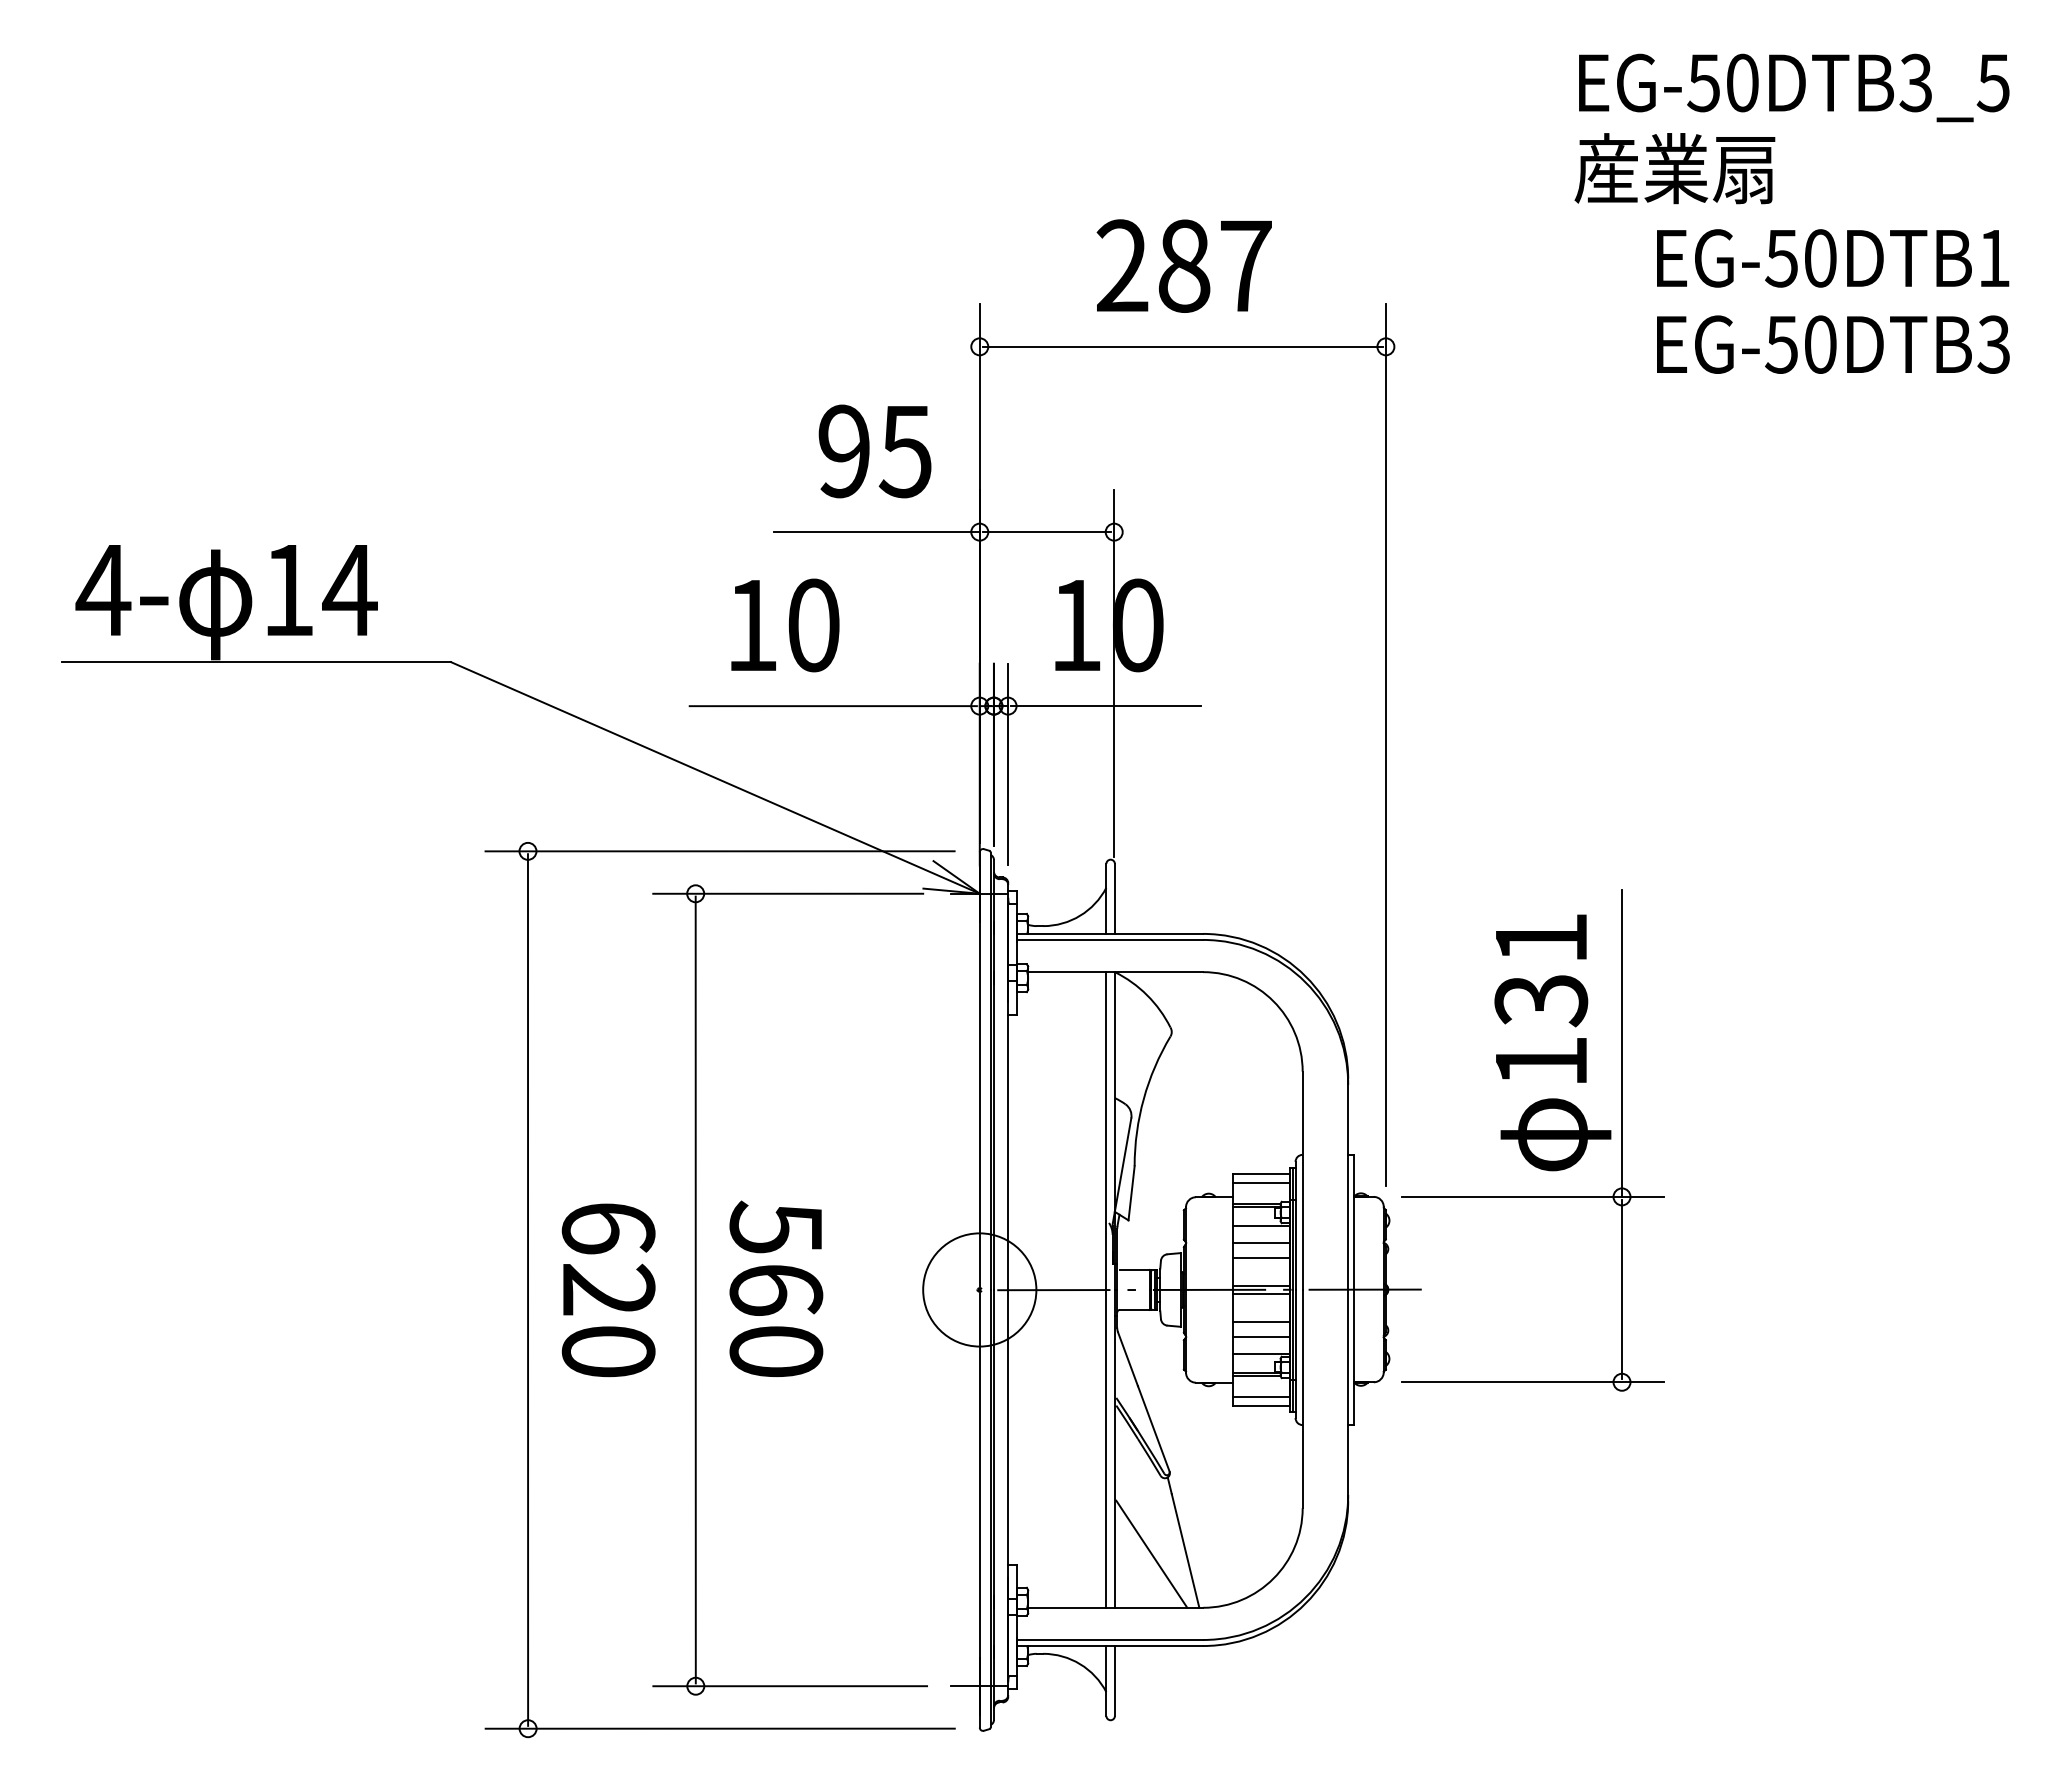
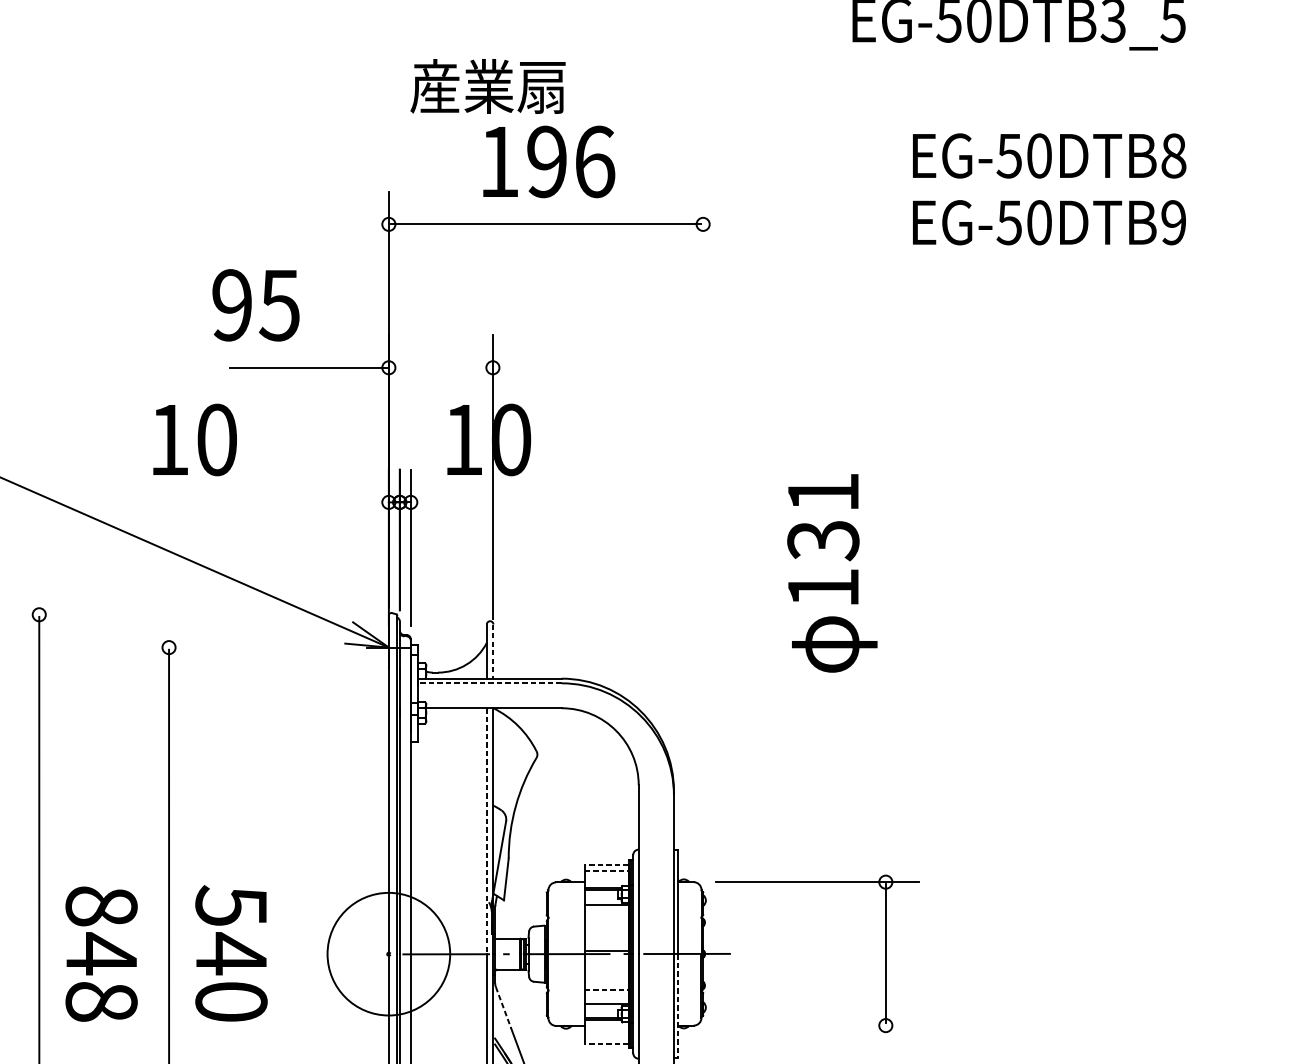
text: (1674, 168) -> (487, 86), moved
text: (1994, 258) -> (1174, 156), EG-50DTB1 -> EG-50DTB8
text: (1184, 265) -> (547, 161), 287 -> 196
text: (1993, 344) -> (1173, 222), EG-50DTB3 -> EG-50DTB9
text: (874, 451) -> (255, 305), moved
line: (1046, 532) -> (440, 368), removed
text: (785, 625) -> (195, 440), moved
line: (832, 706) -> (274, 502), removed
line: (1105, 706) -> (486, 502), removed
line: (1385, 744) -> (702, 532), removed
line: (719, 851) -> (187, 614), removed
line: (788, 893) -> (240, 647), removed
line: (1114, 898) -> (493, 651), solid -> dashed
line: (1109, 939) -> (489, 682), solid -> dashed
text: (1552, 1042) -> (832, 573), moved
line: (1622, 1043) -> (886, 763), removed
line: (1106, 1131) -> (486, 831), solid -> dashed
line: (1260, 1174) -> (606, 864), solid -> dashed
line: (1261, 1182) -> (606, 871), solid -> dashed
line: (1260, 1243) -> (606, 918), removed
line: (1260, 1257) -> (606, 929), removed
text: (608, 1289) -> (101, 953), 620 -> 848
text: (776, 1289) -> (231, 953), 560 -> 540
circle: (979, 1289) -> (388, 953), size x1.4
line: (1260, 1294) -> (606, 957), removed
line: (1260, 1322) -> (606, 979), removed
line: (1261, 1336) -> (606, 990), solid -> dashed
line: (1353, 1357) -> (678, 1006), solid -> dashed
line: (1128, 1359) -> (503, 1007), solid -> dashed
line: (1533, 1382) -> (817, 1025), removed
line: (1260, 1397) -> (606, 1037), removed
line: (1260, 1405) -> (606, 1043), solid -> dashed

